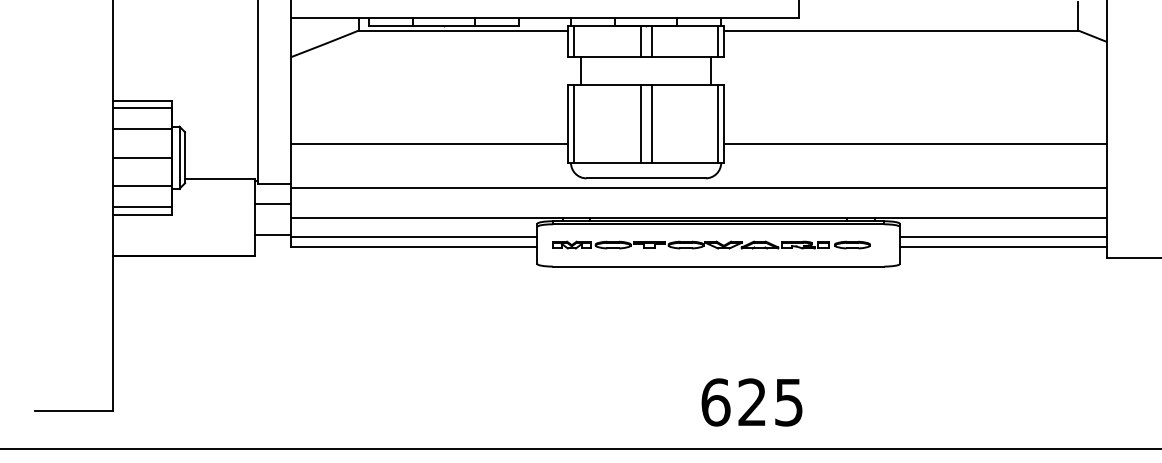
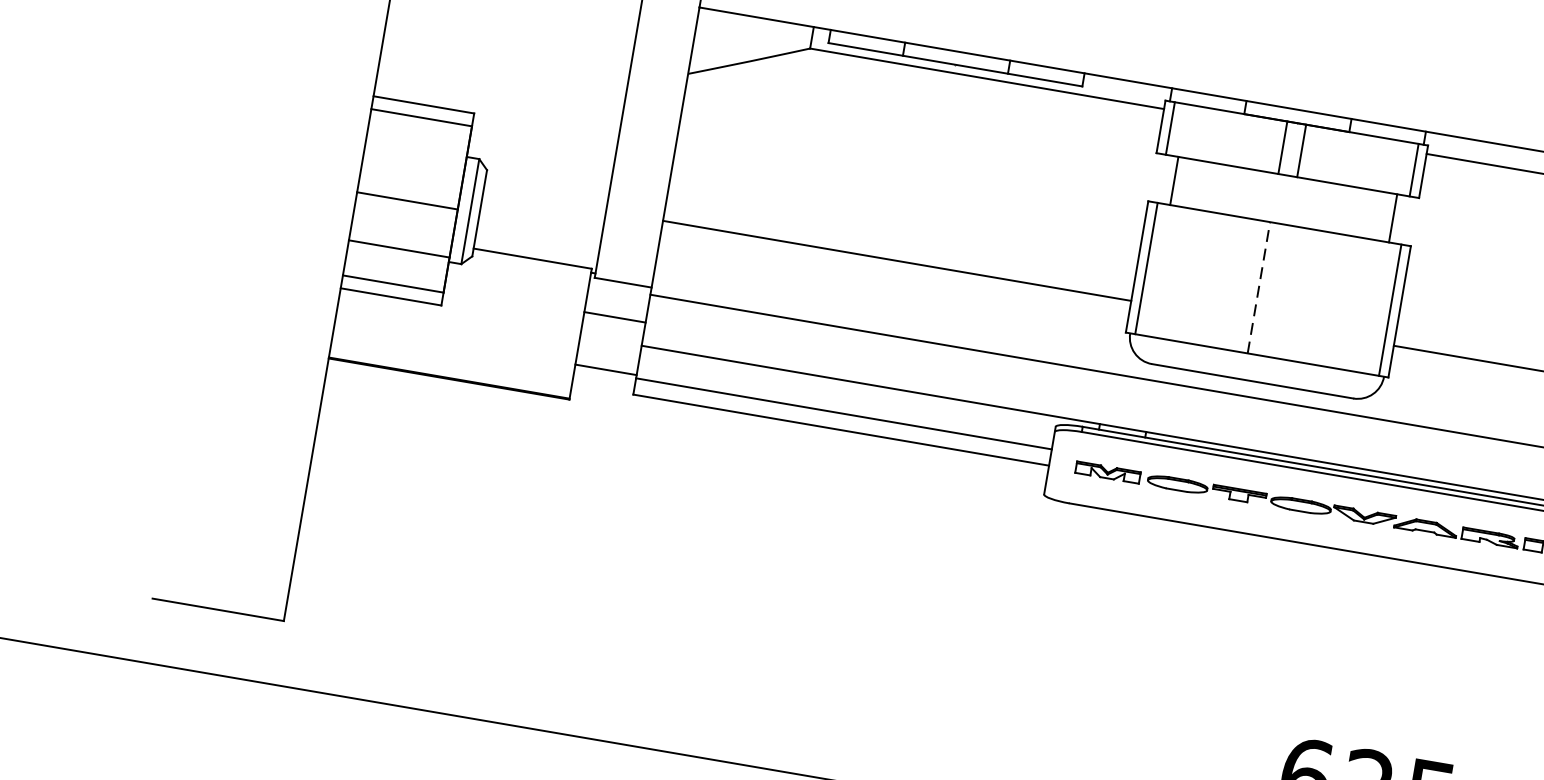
line: (640, 123) -> (1259, 286), solid -> dashed
line: (651, 123) -> (1277, 290), removed
line: (142, 129) -> (415, 153), removed

